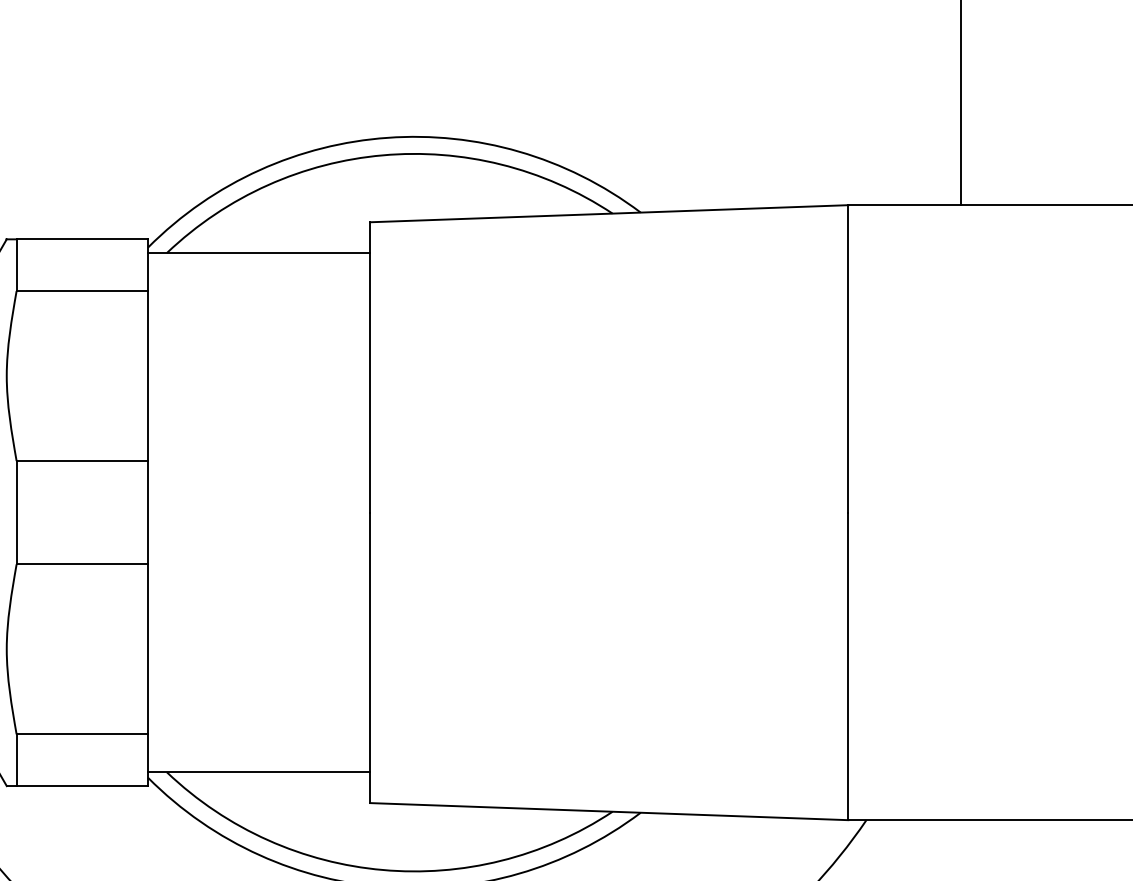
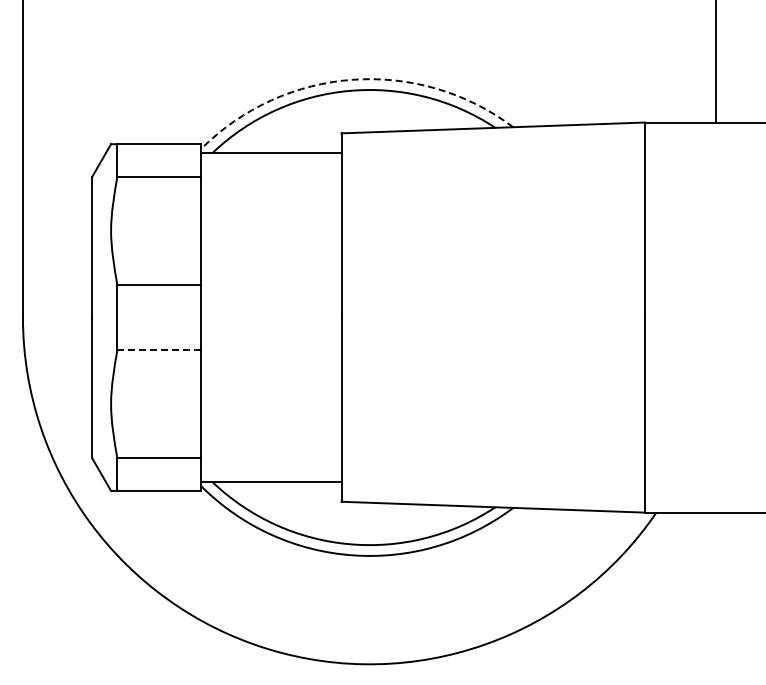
arc: (387, 137) -> (352, 79), solid -> dashed
line: (83, 564) -> (159, 350), solid -> dashed

